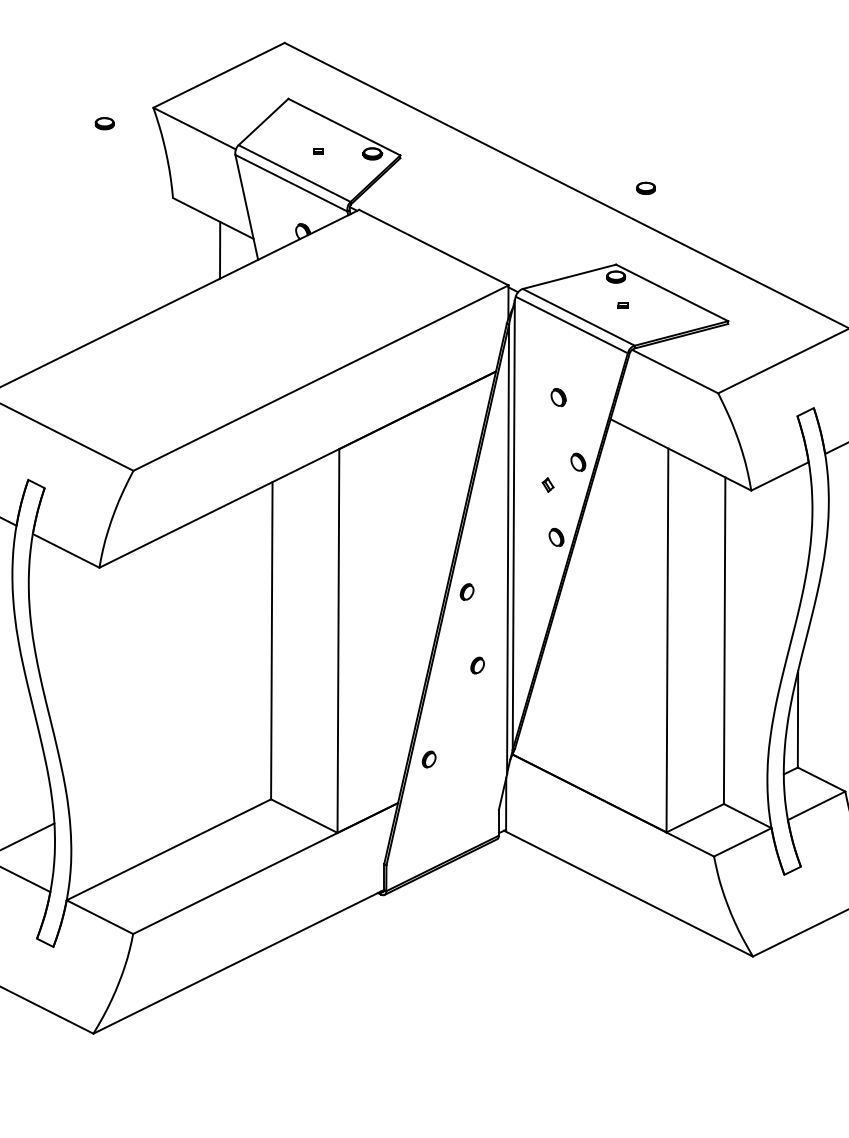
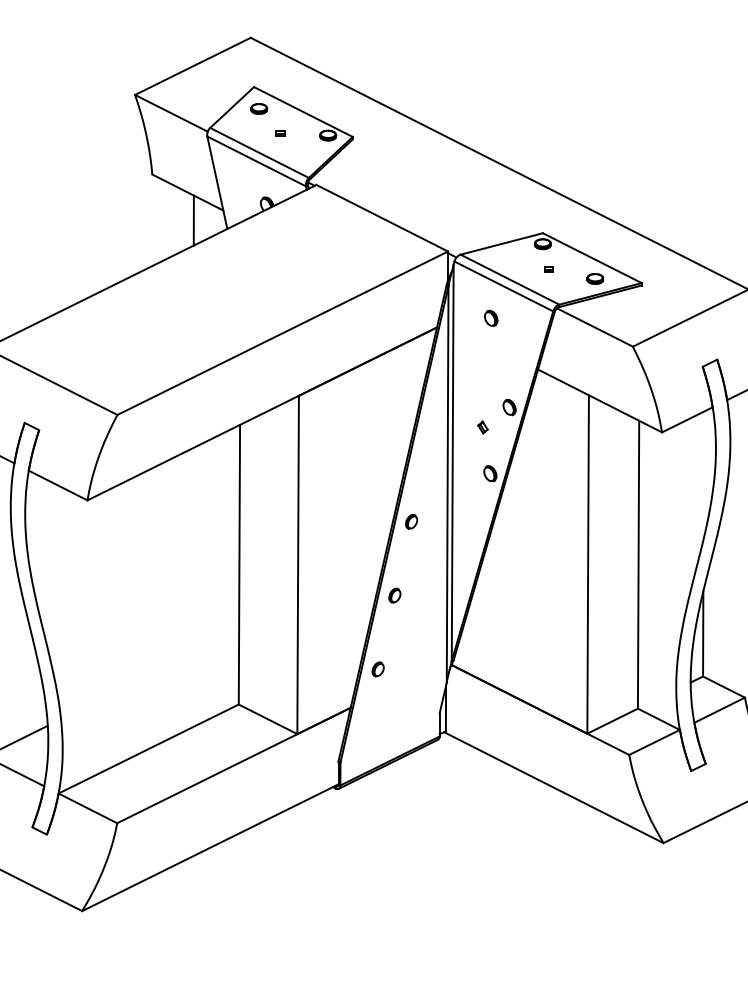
part: (105, 123) -> (259, 108), moved
part: (646, 187) -> (595, 278), moved
part: (558, 397) -> (491, 318), moved
part: (477, 665) -> (394, 595), moved

